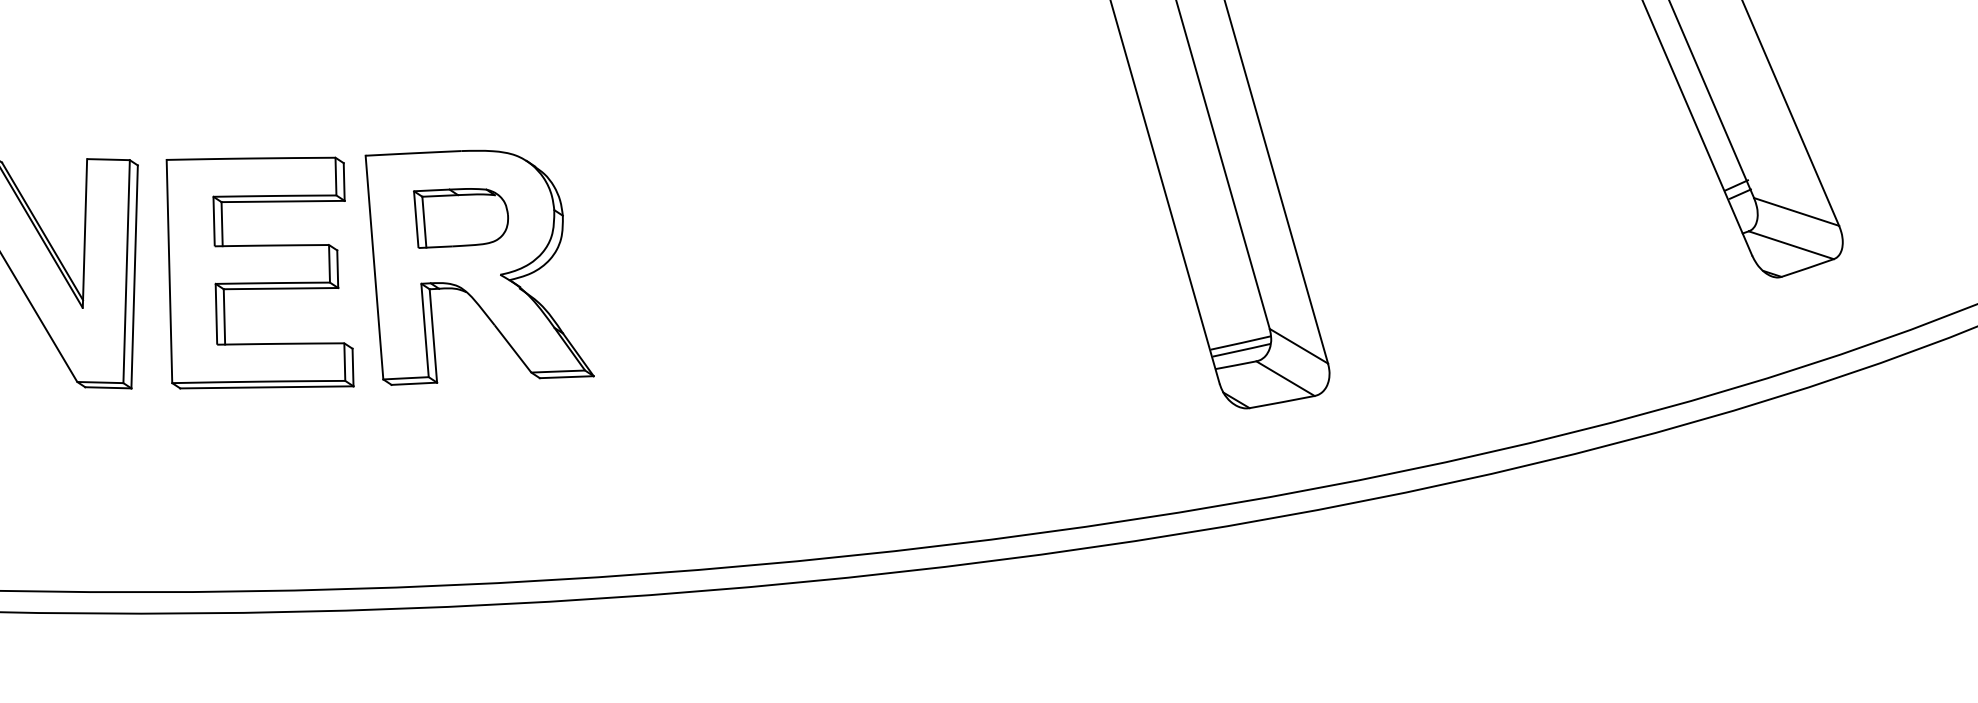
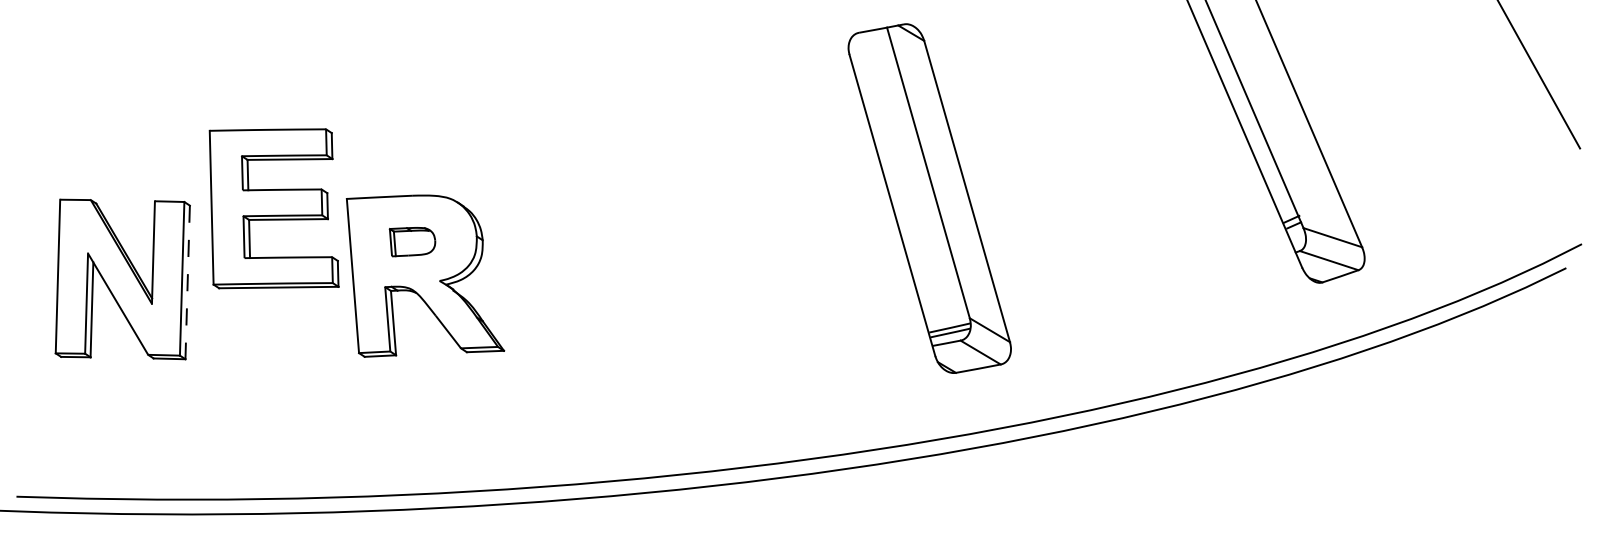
part: (460, 217) -> (412, 241), size x0.7
part: (259, 272) -> (273, 208), moved
line: (134, 276) -> (187, 282), solid -> dashed

